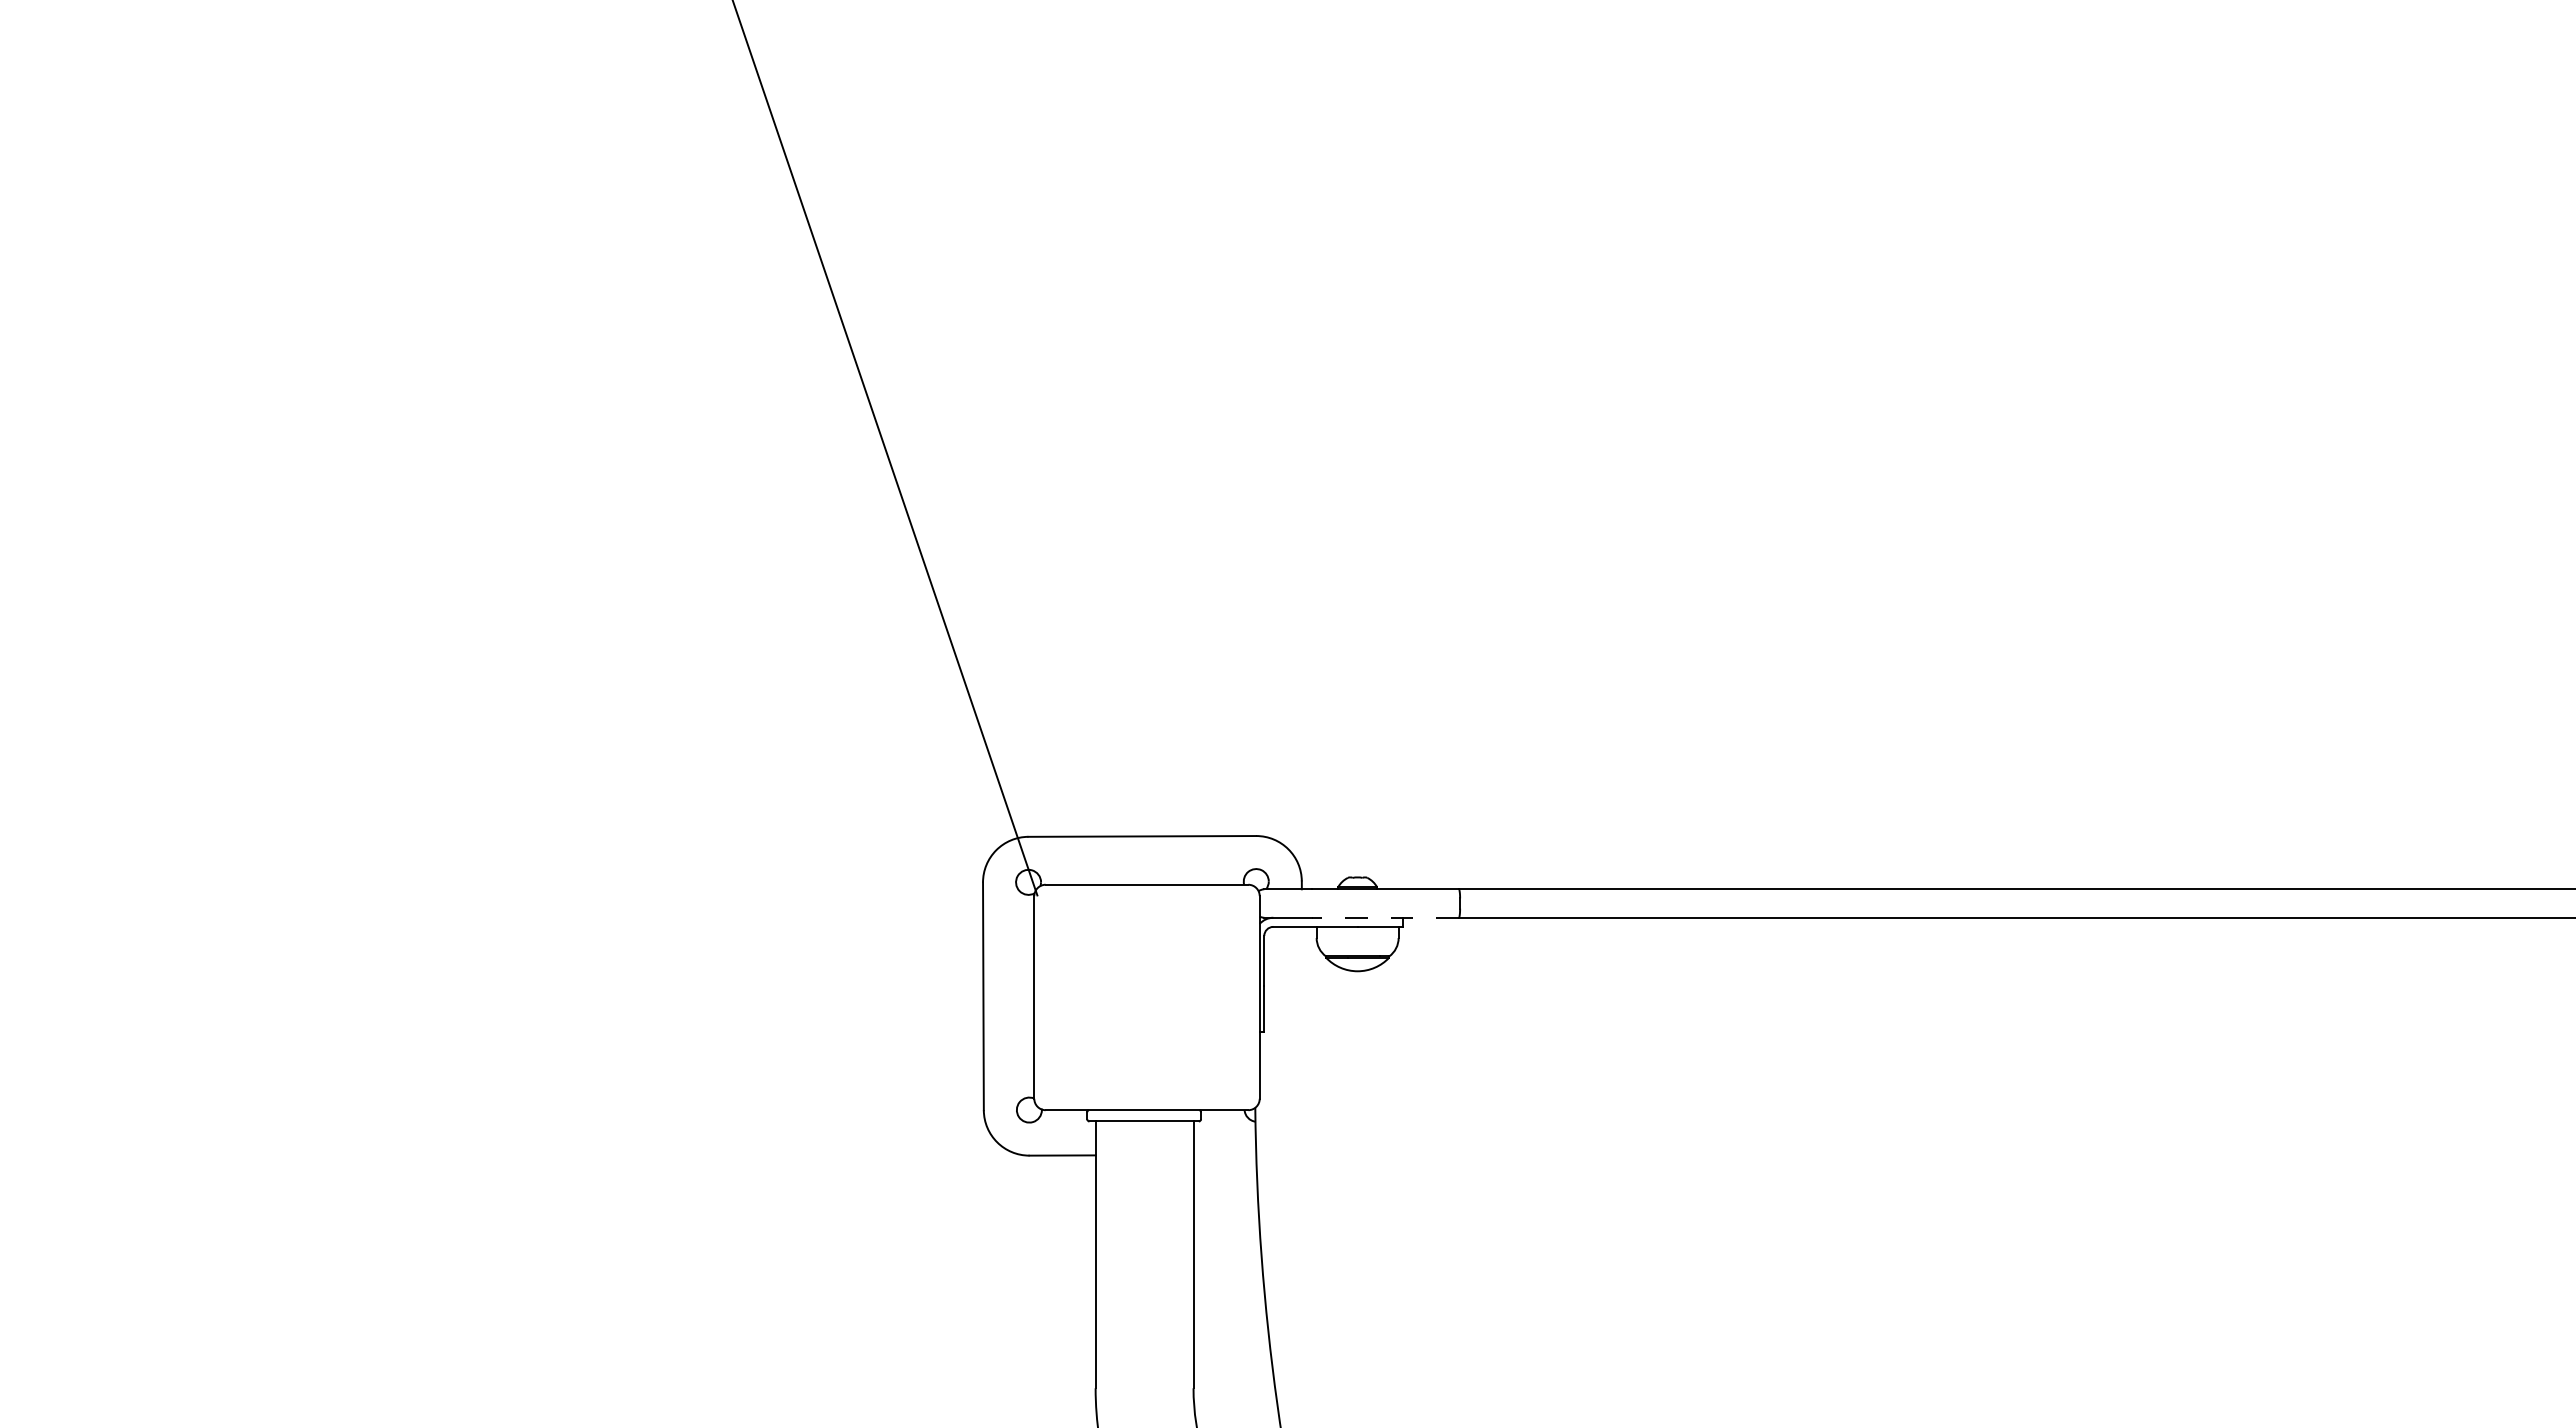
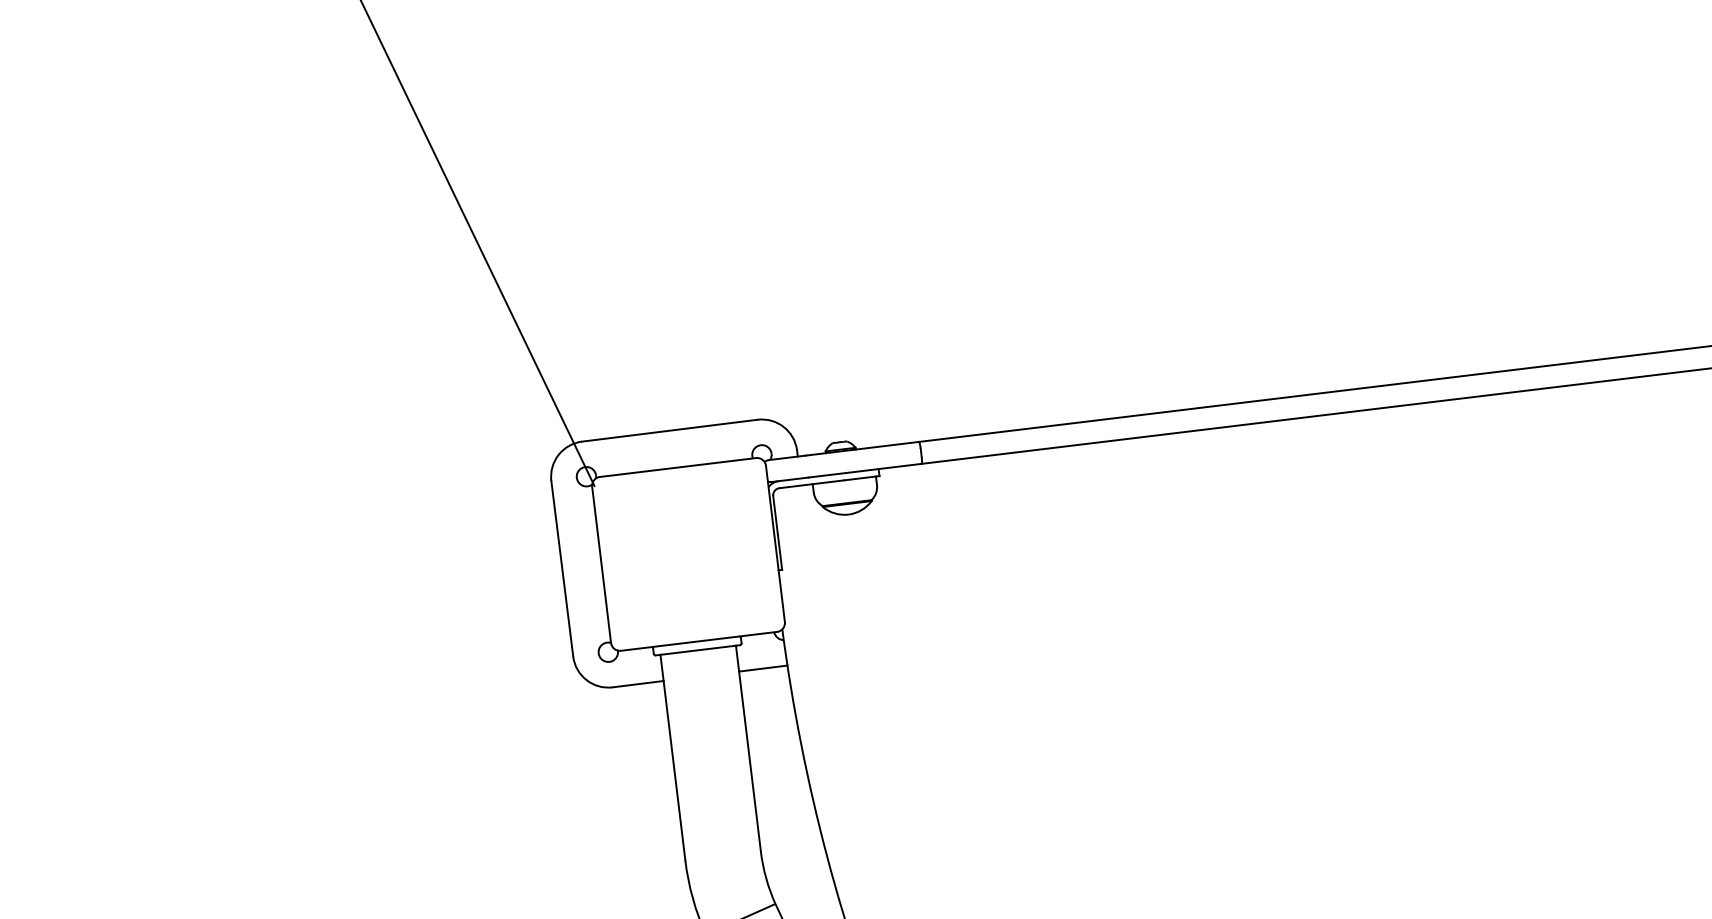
line: (1384, 917) -> (864, 470), dashed -> solid
line: (1224, 1154) -> (762, 668), added

